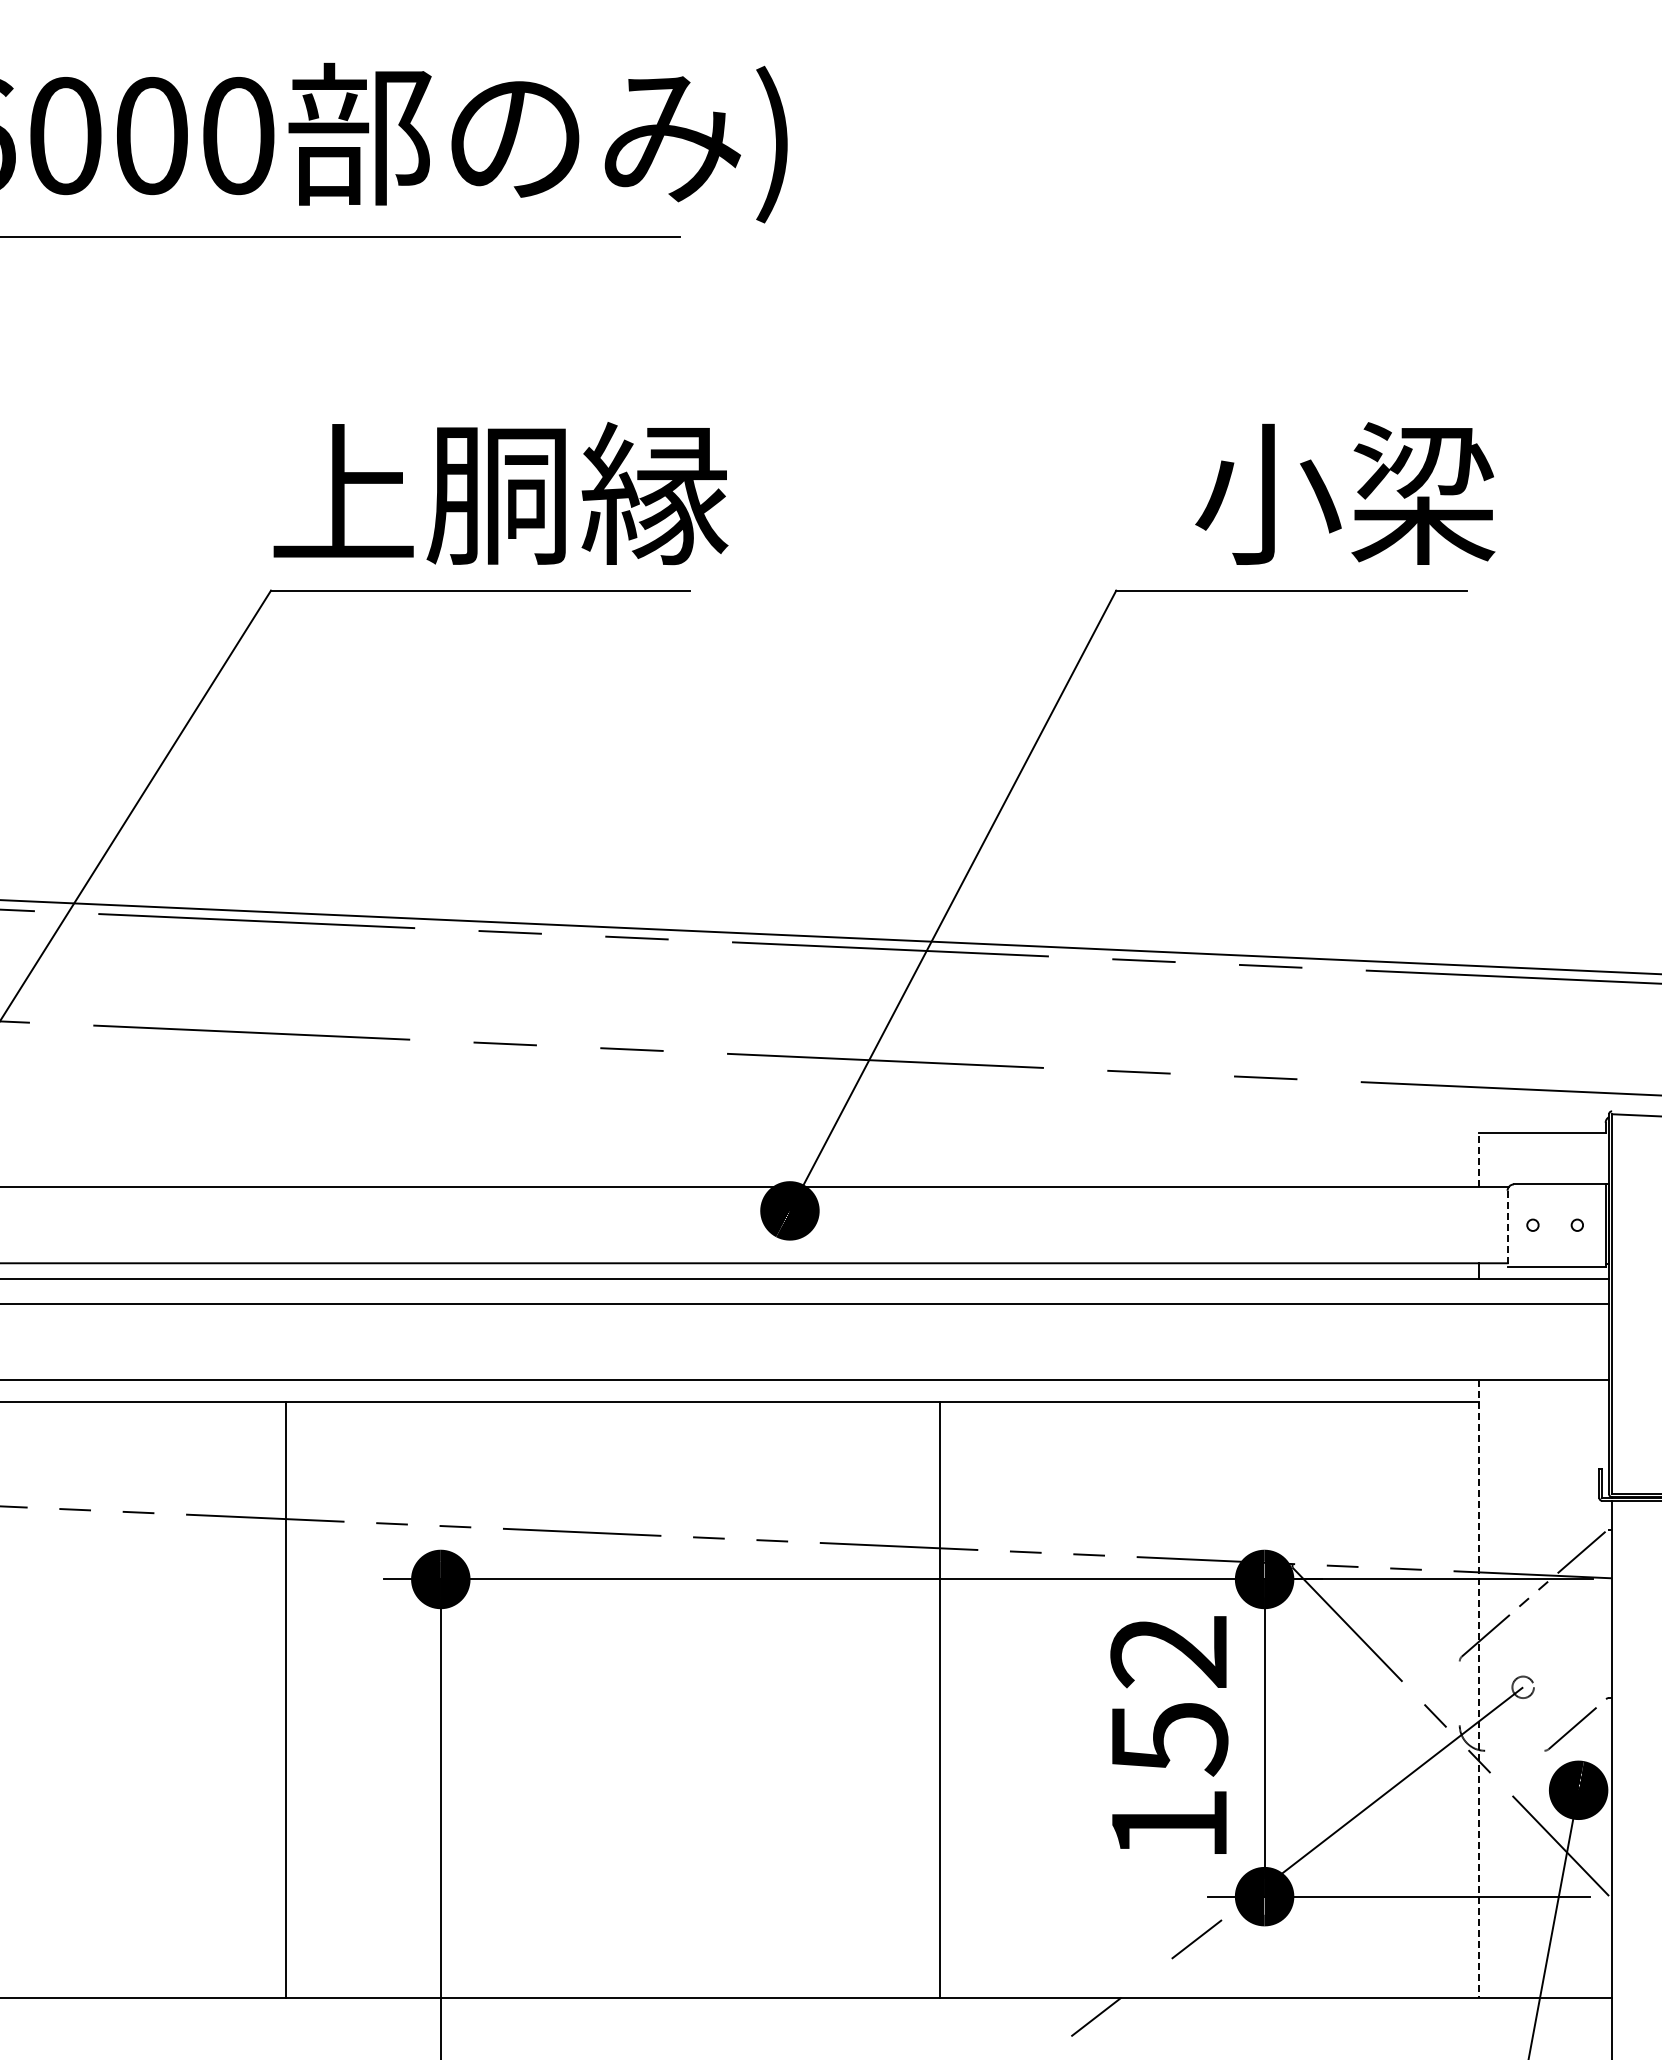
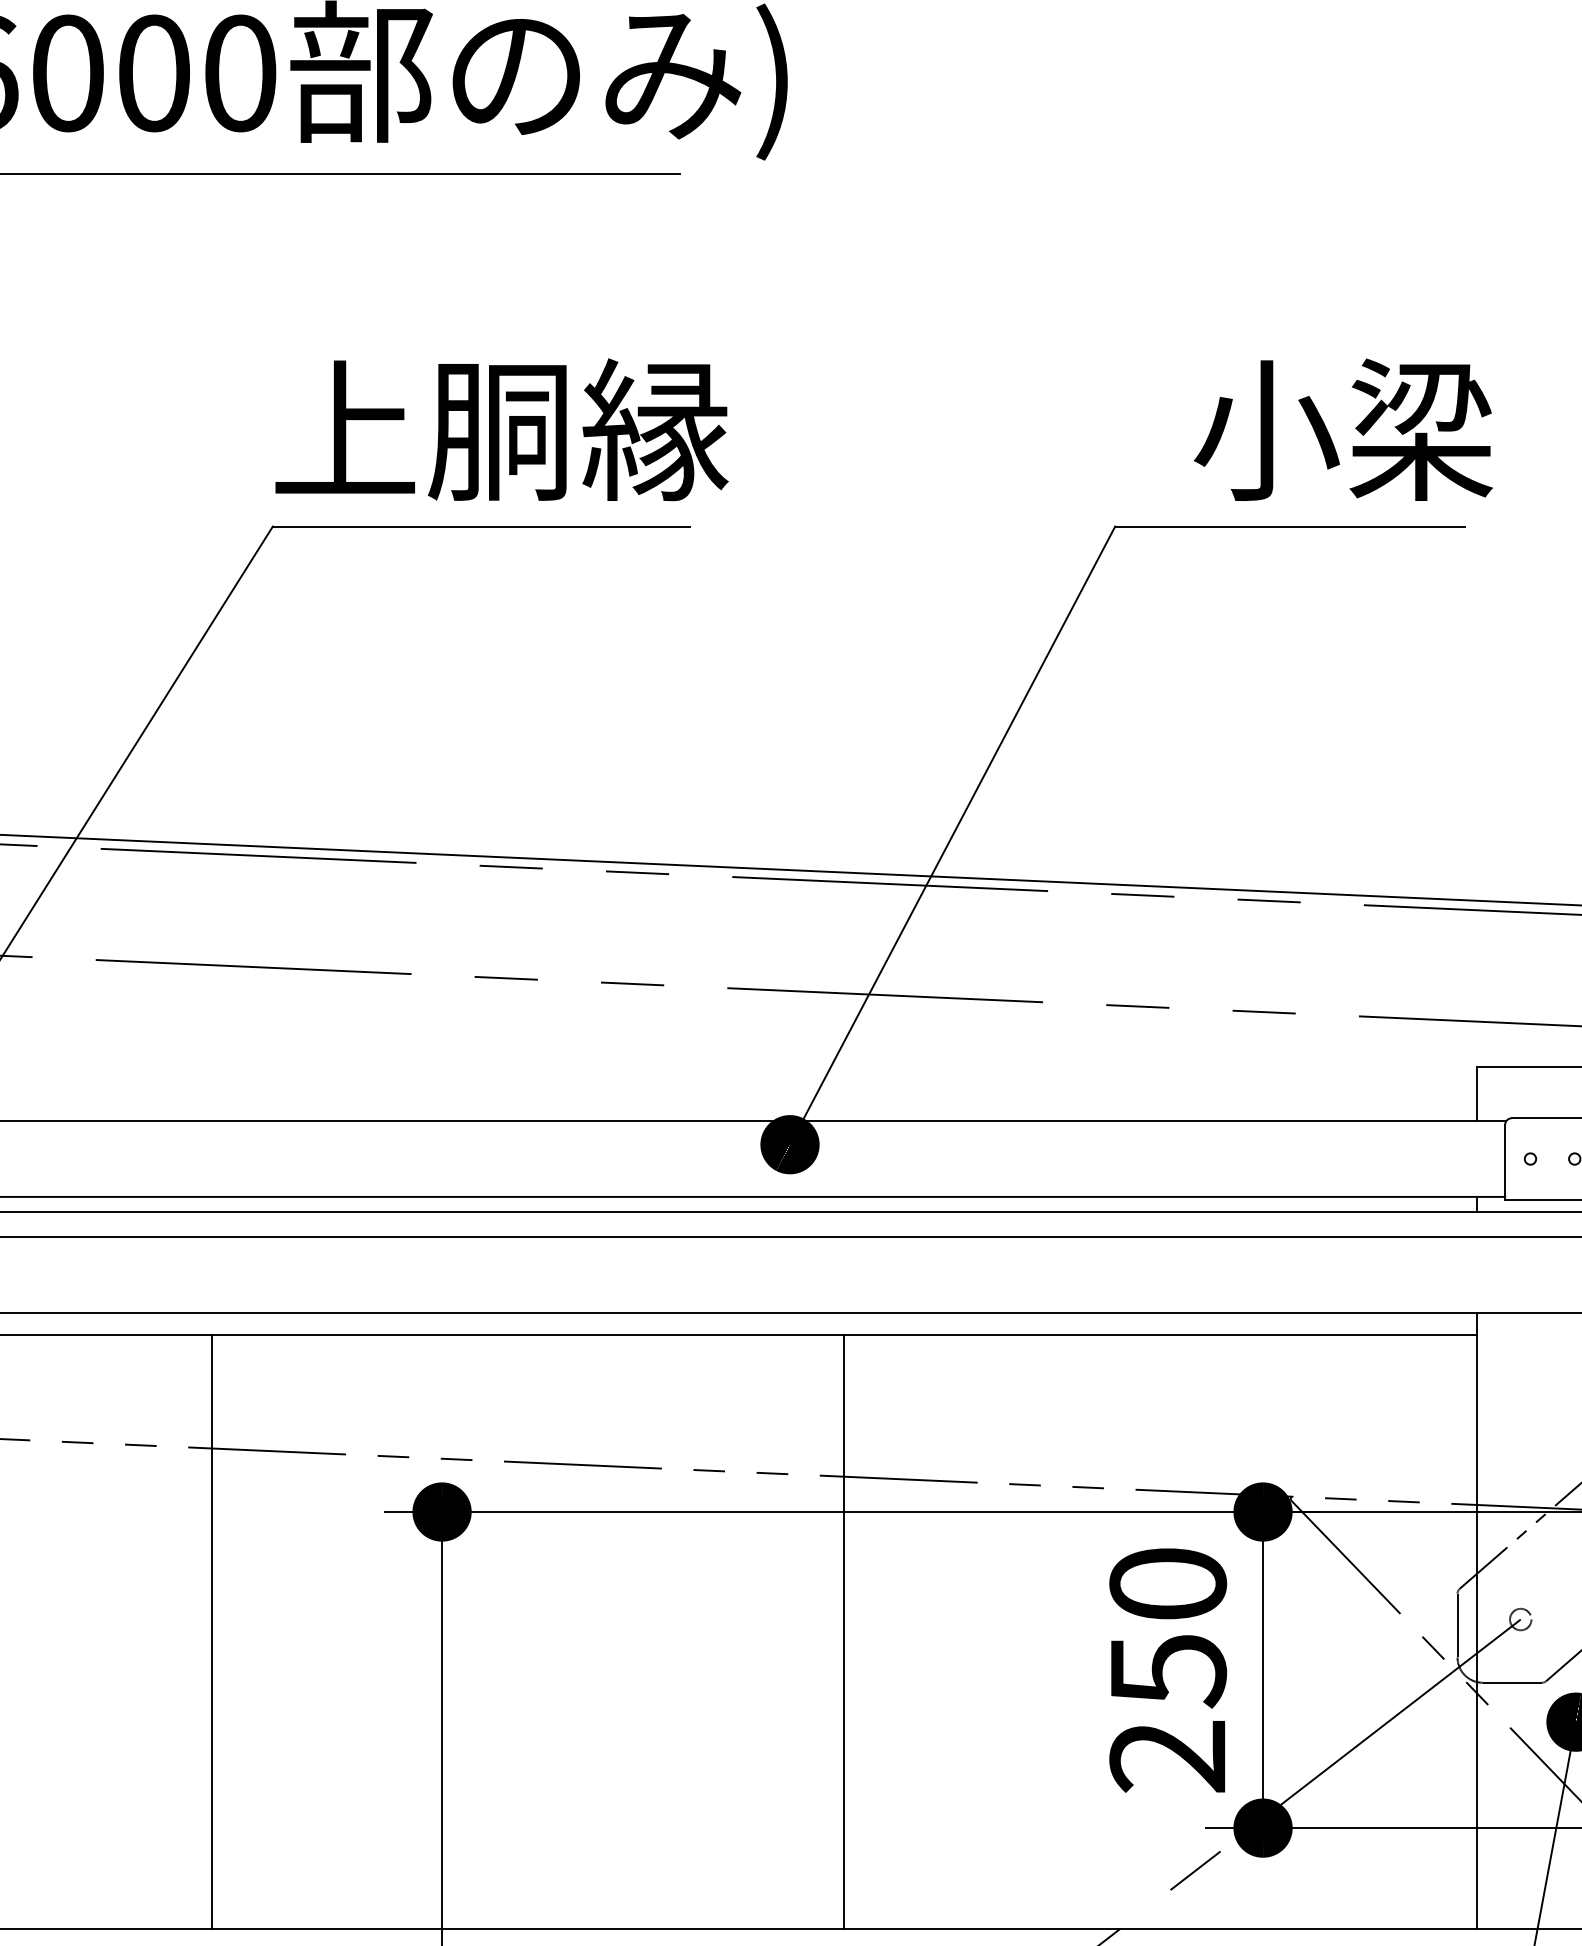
line: (1478, 1159) -> (1476, 1093), dashed -> solid
line: (1507, 1228) -> (1505, 1162), dashed -> solid
line: (1478, 1689) -> (1476, 1621), dashed -> solid
line: (1459, 1693) -> (1457, 1625), added
line: (286, 1699) -> (212, 1631), moved
line: (940, 1699) -> (844, 1631), moved
text: (1169, 1738) -> (1168, 1670), 152 -> 250
line: (1514, 1750) -> (1512, 1682), added

